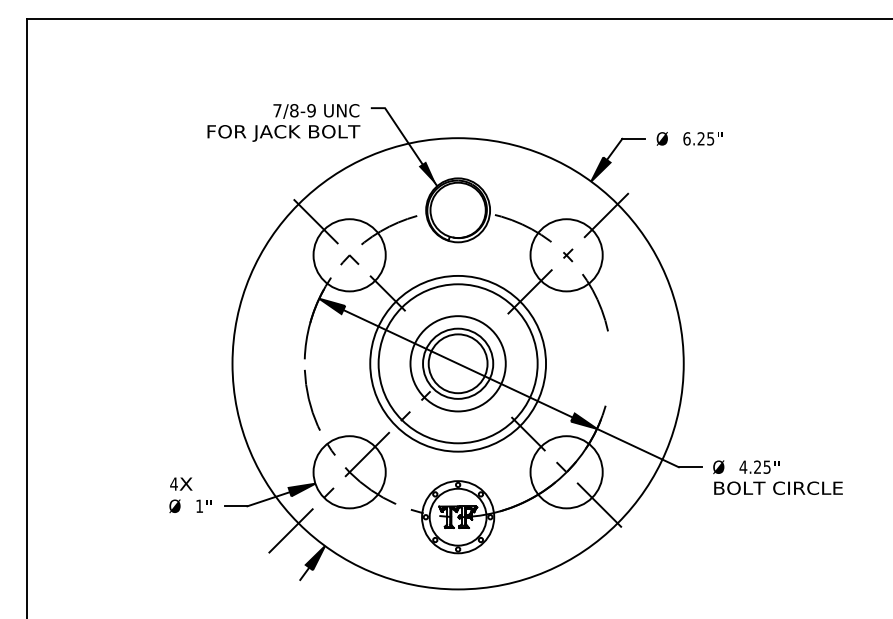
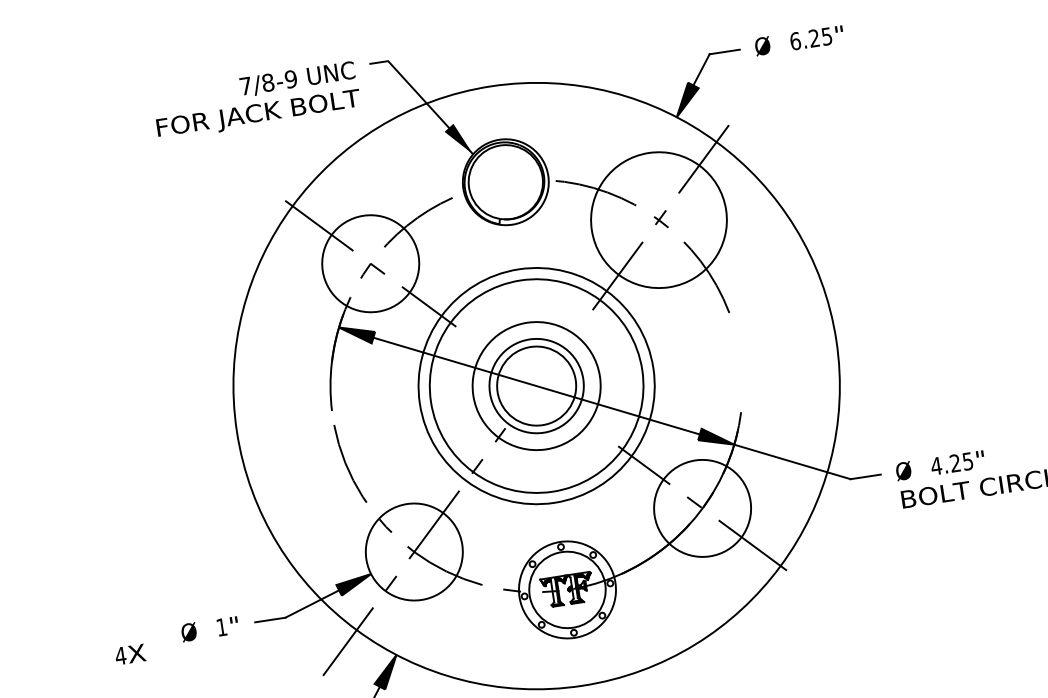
circle: (566, 255) -> (658, 220), size x1.4
text: (181, 483) -> (130, 653), moved

